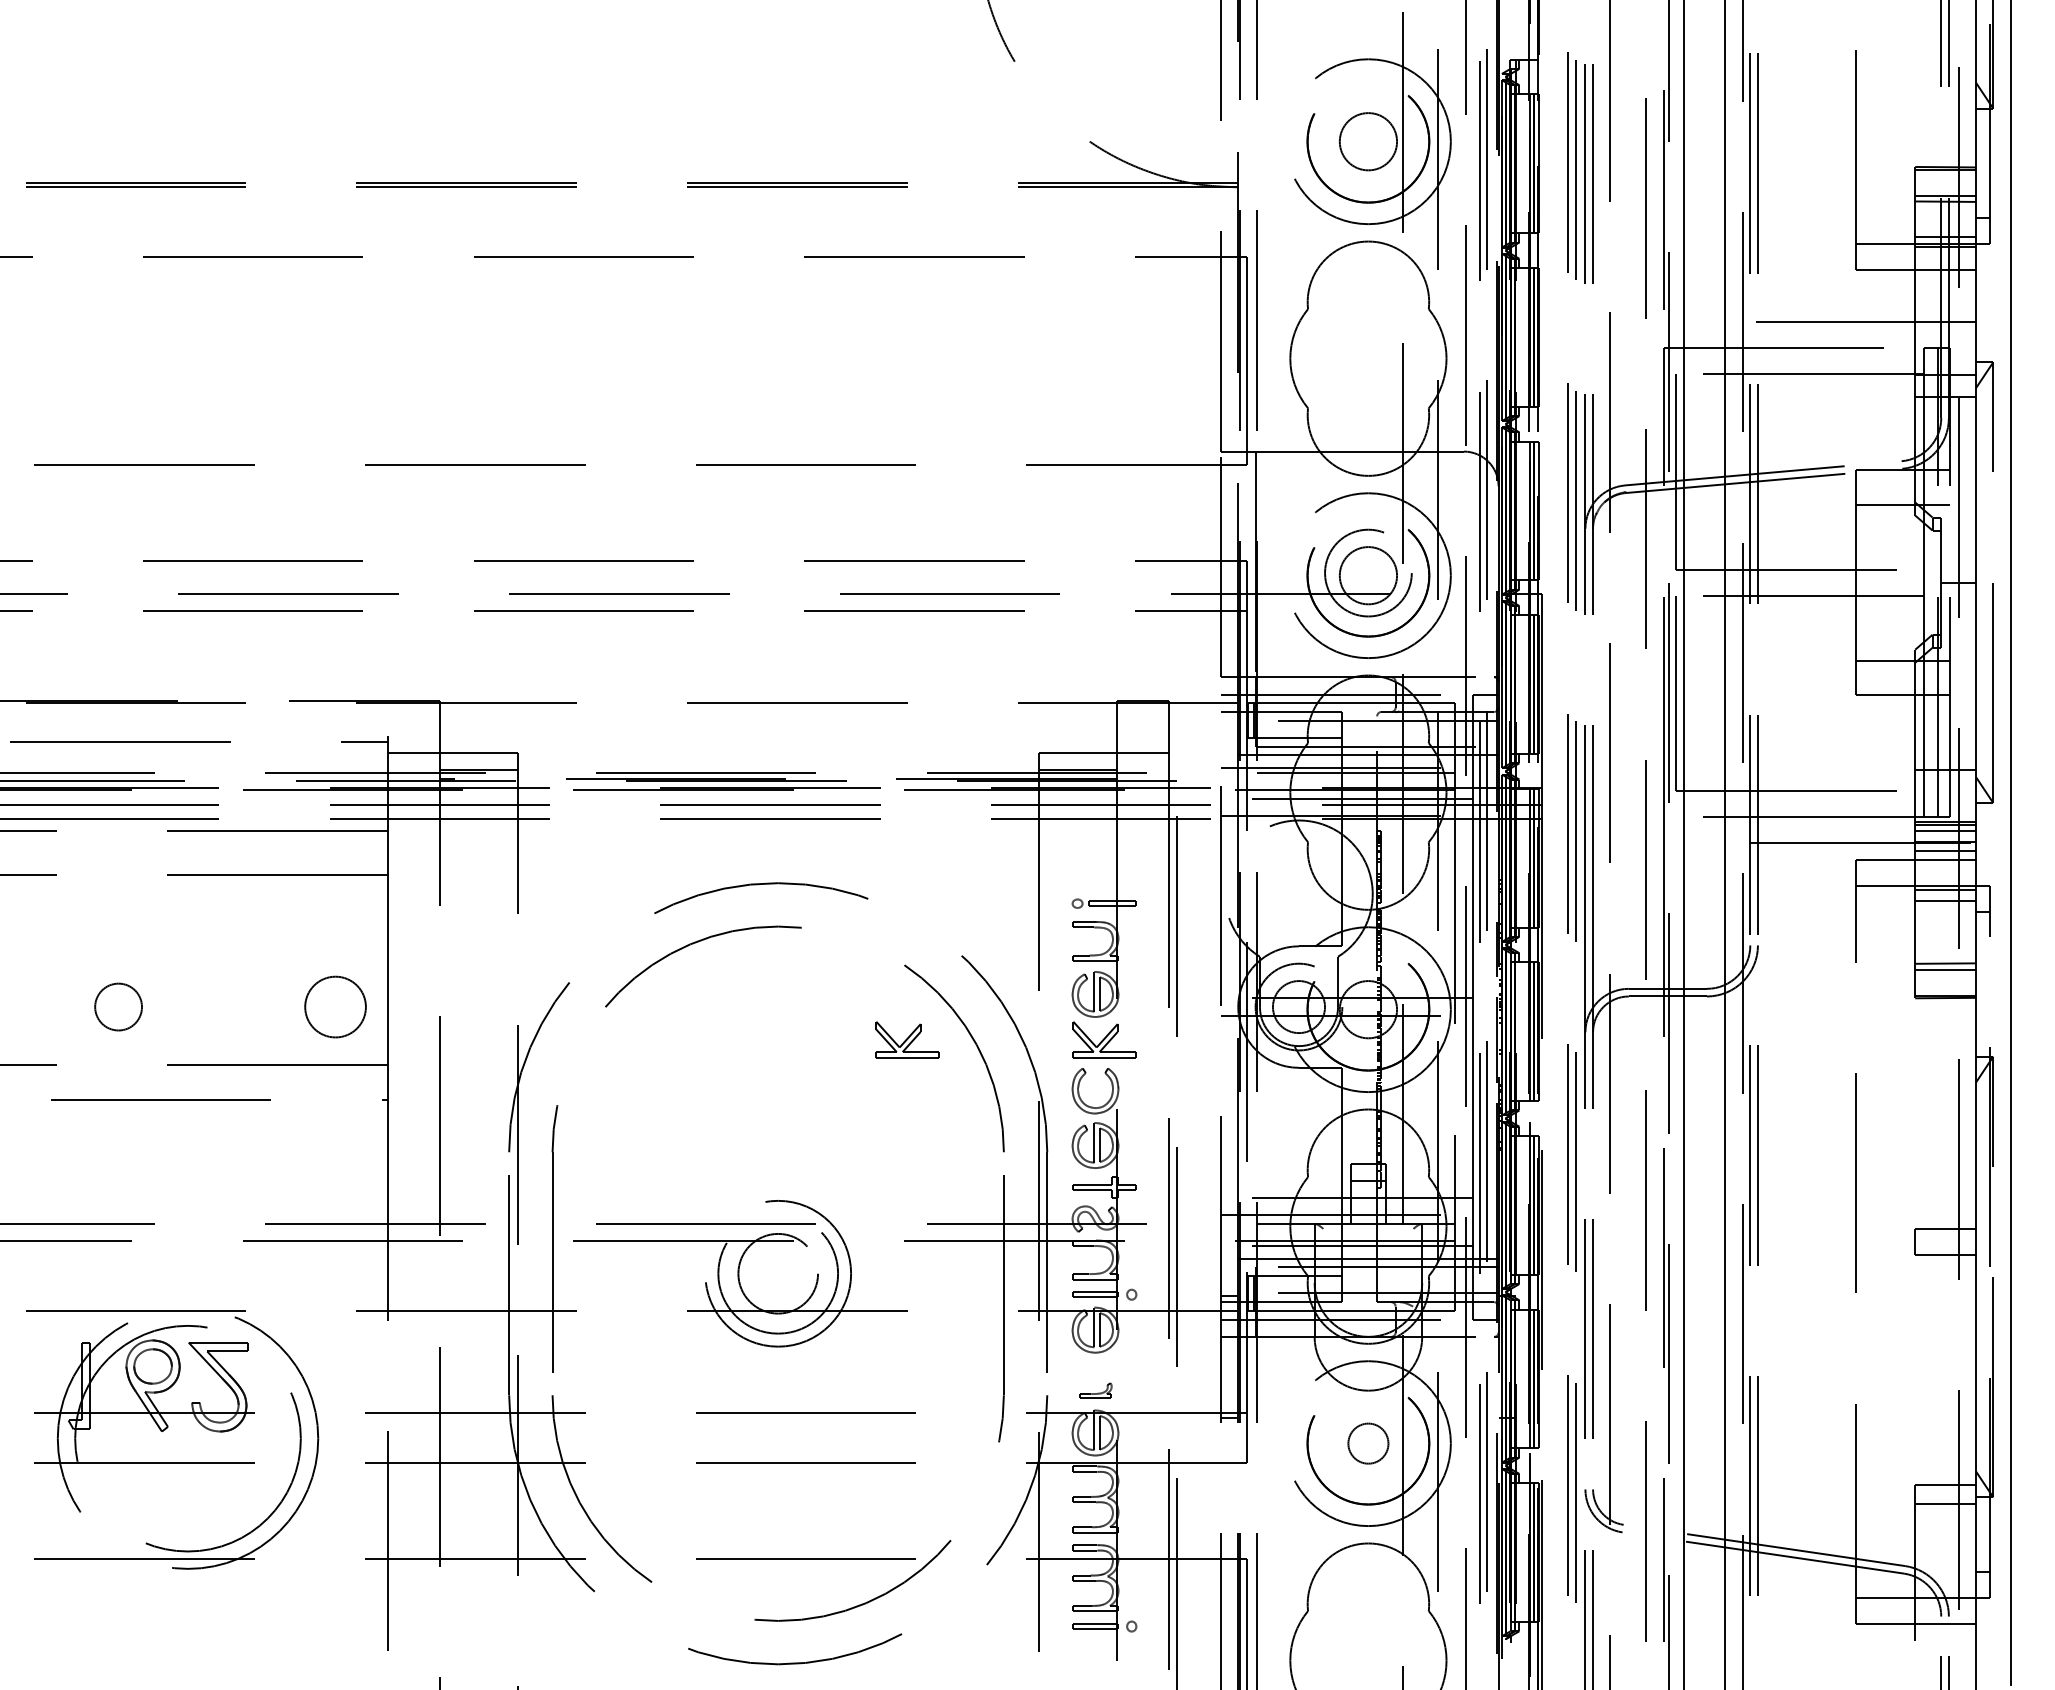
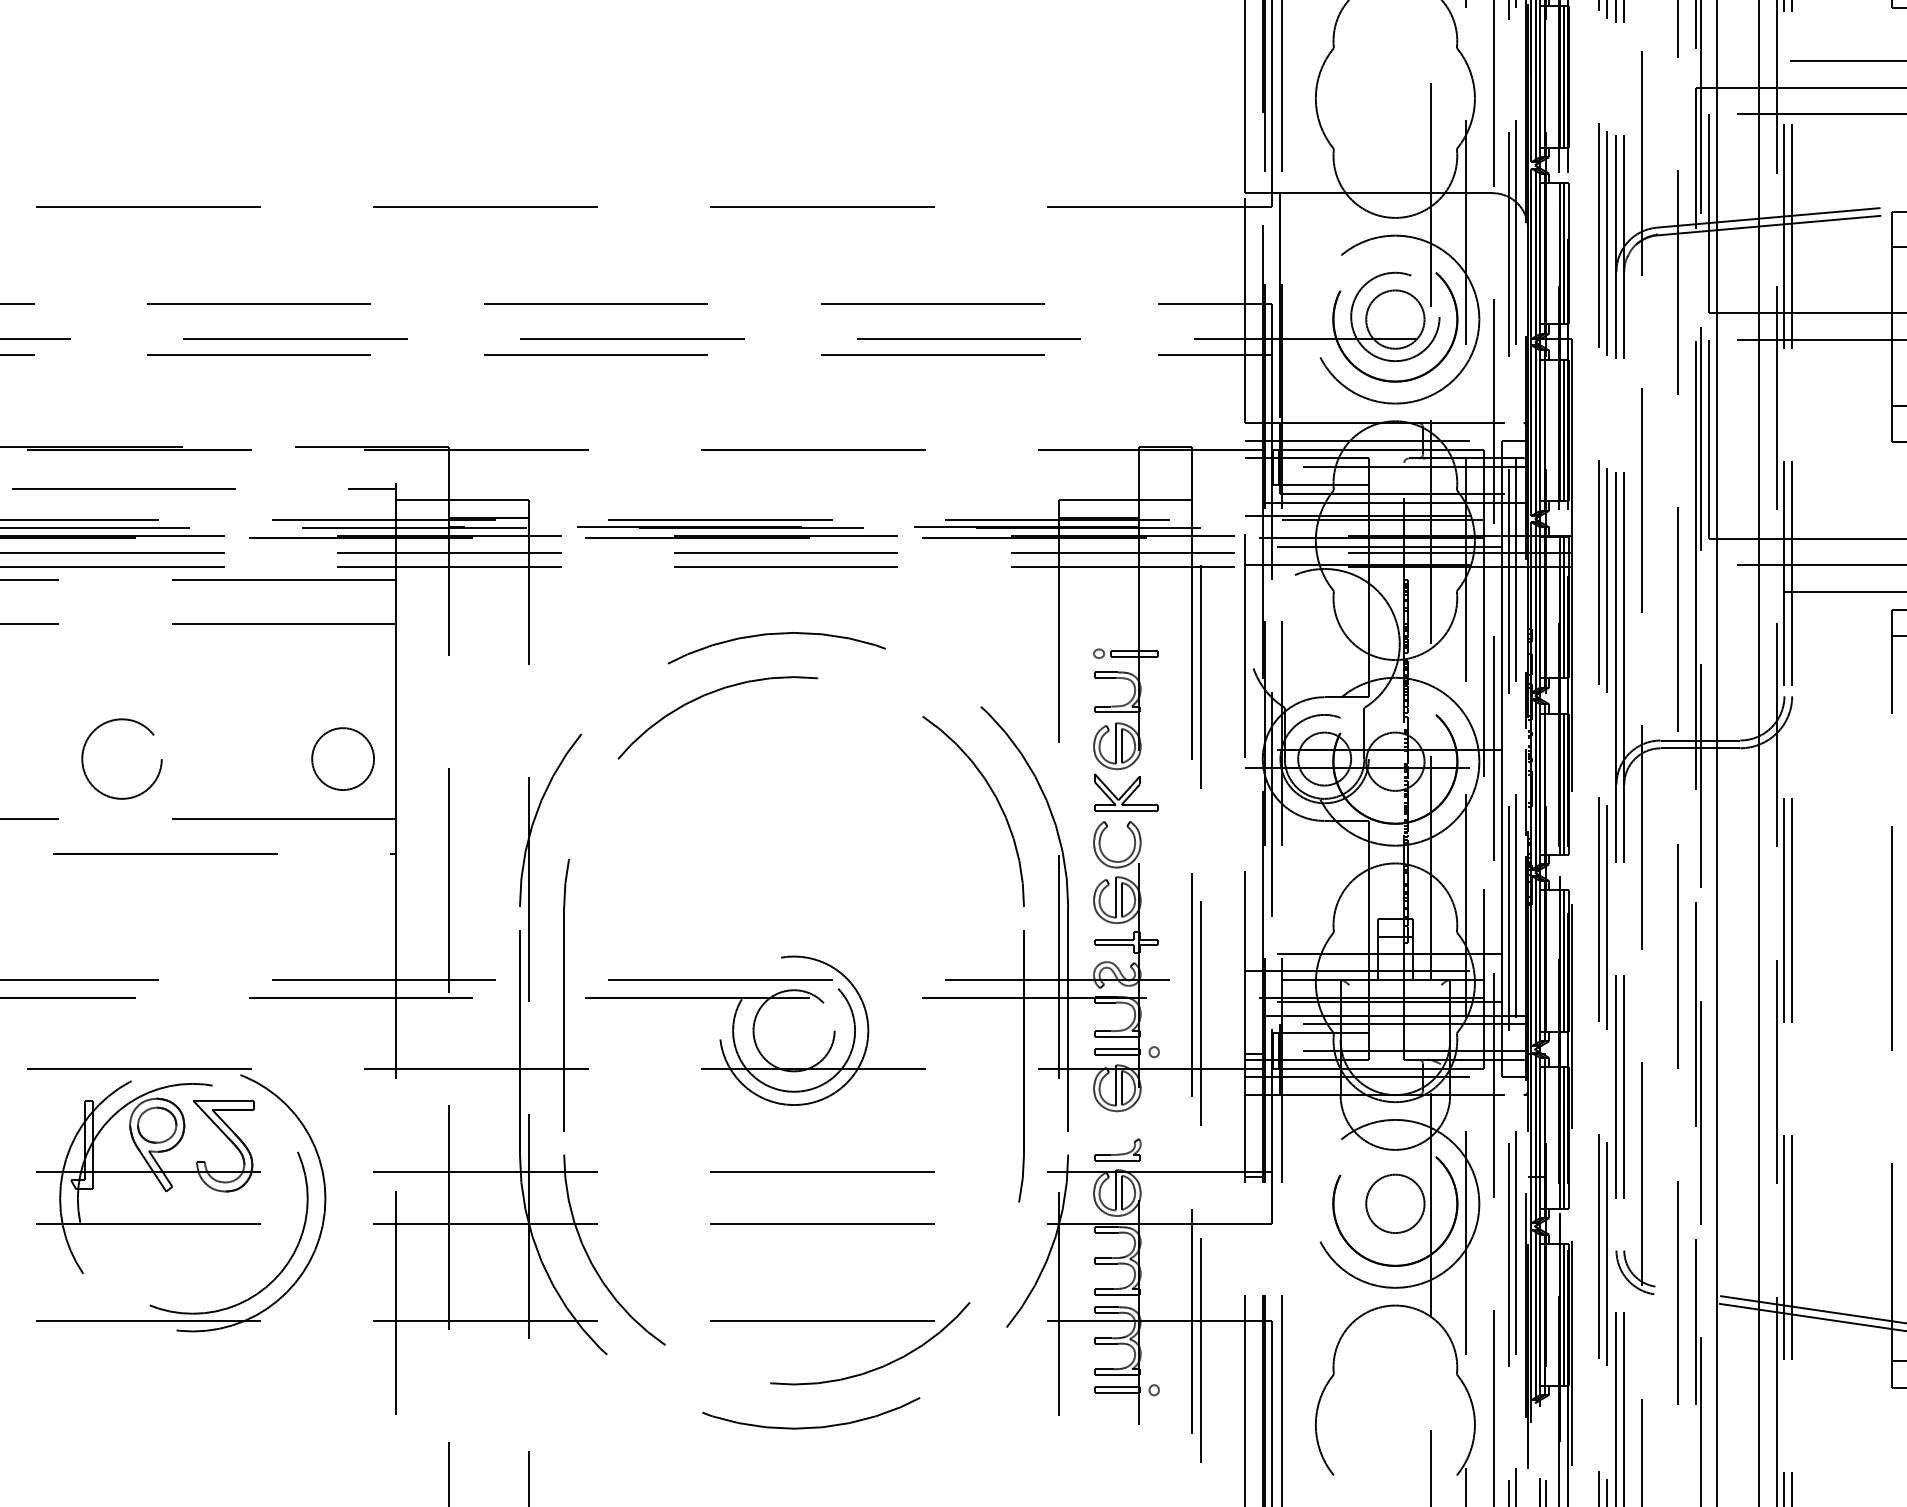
circle: (118, 1007) -> (121, 759), size x1.67
part: (907, 1039) -> (925, 792), removed
part: (1095, 1390) -> (1117, 1149), size x1.43
circle: (1368, 1443) -> (1395, 1203), size x1.43

